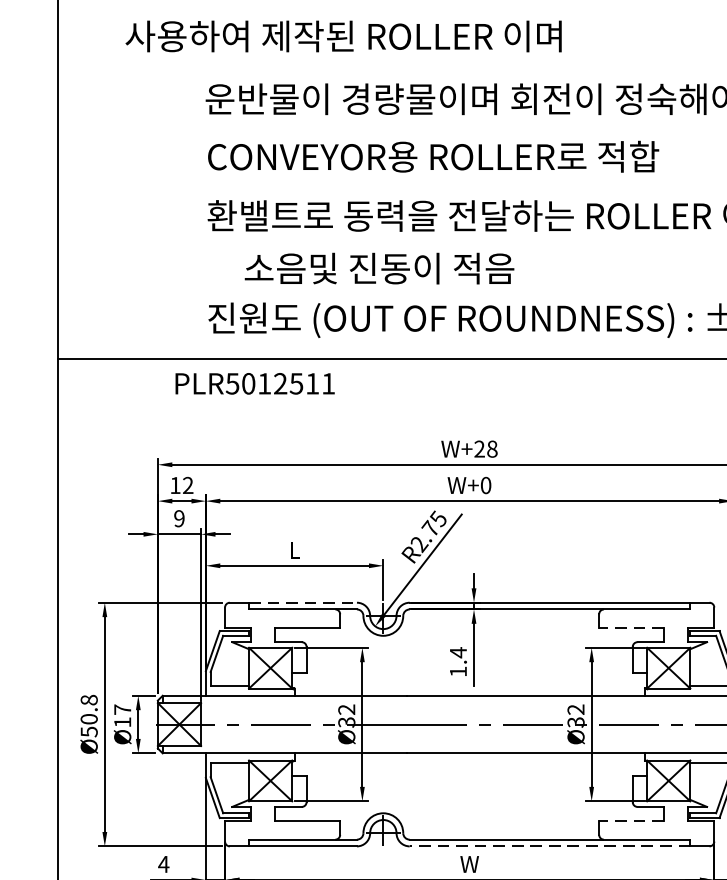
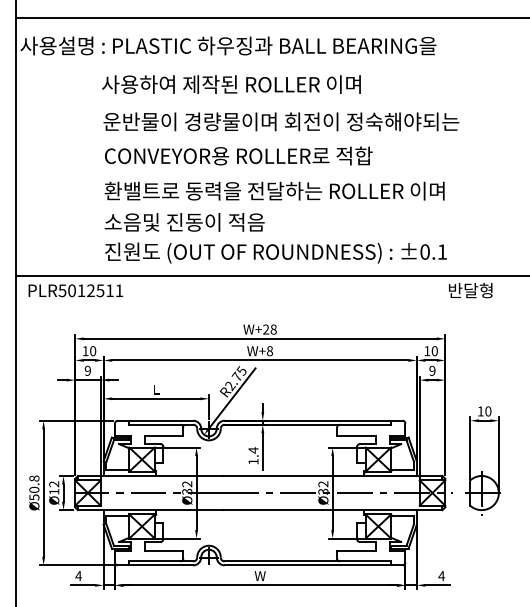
text: (343, 36) -> (231, 84), moved
text: (379, 268) -> (184, 222), moved
text: (254, 383) -> (75, 290), moved
text: (485, 484) -> (269, 350), W+0 -> W+8
text: (188, 486) -> (93, 351), 12 -> 10
line: (303, 602) -> (161, 420), dashed -> solid
line: (630, 627) -> (355, 435), dashed -> solid
text: (123, 710) -> (54, 484), Ø17 -> Ø12
line: (630, 821) -> (355, 550), dashed -> solid
line: (549, 846) -> (307, 565), dashed -> solid

